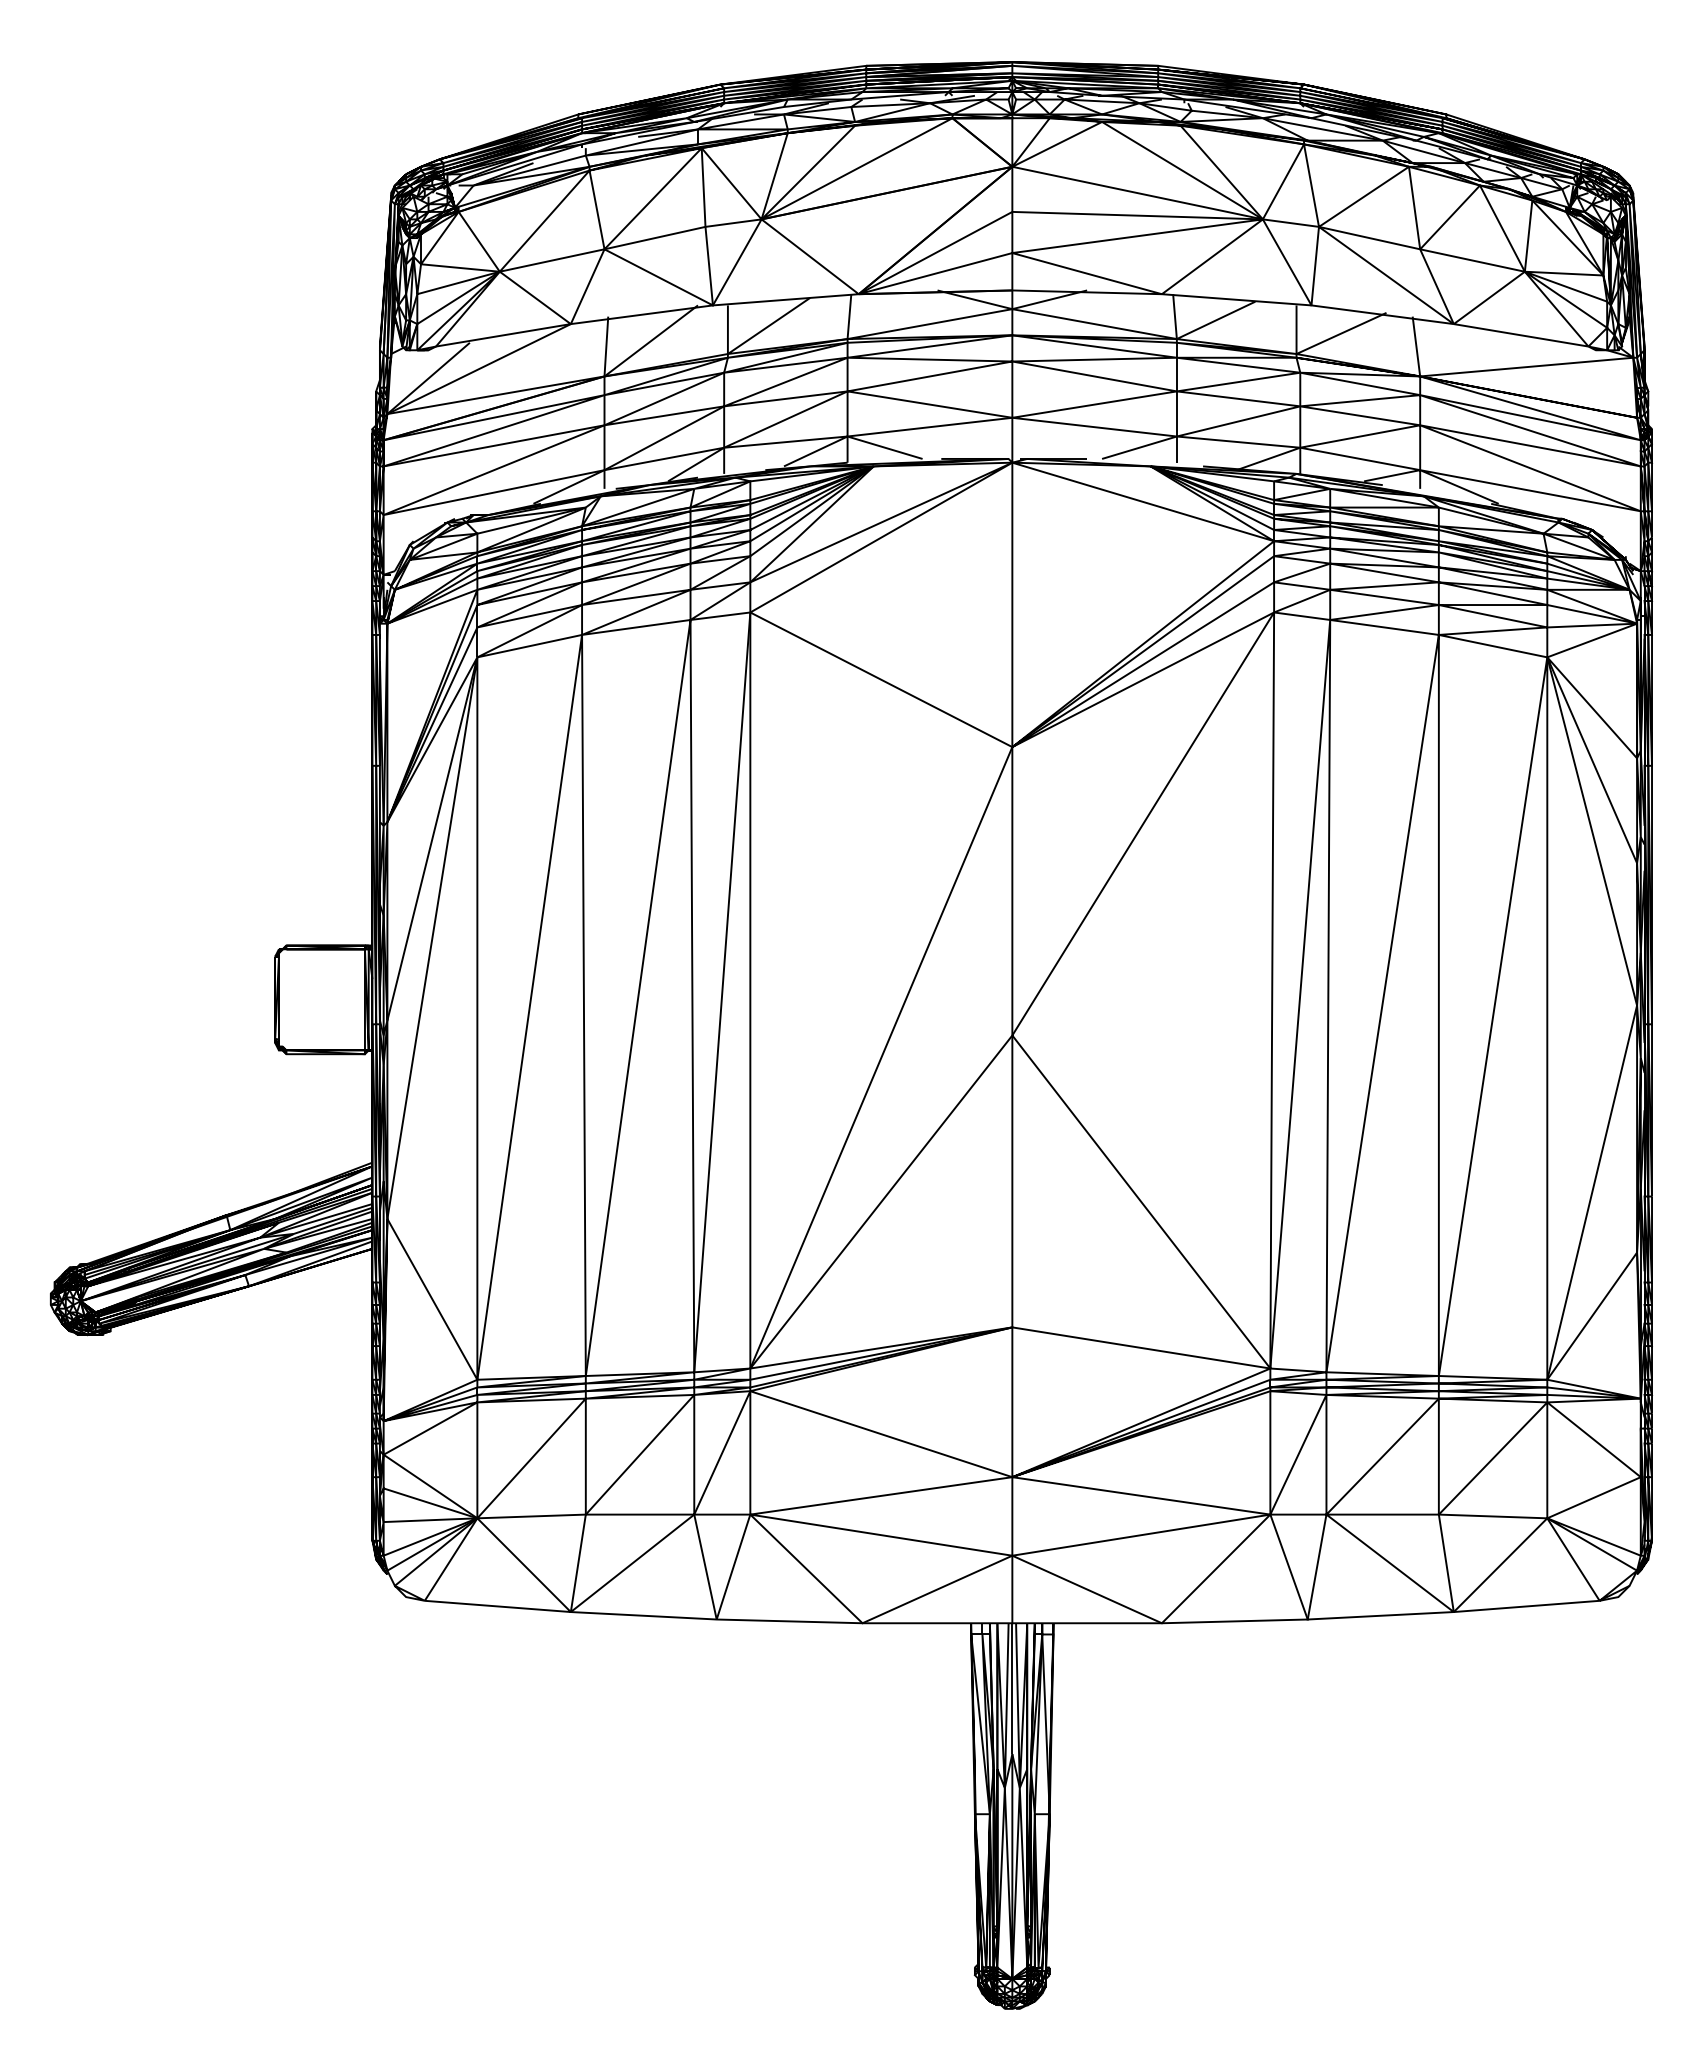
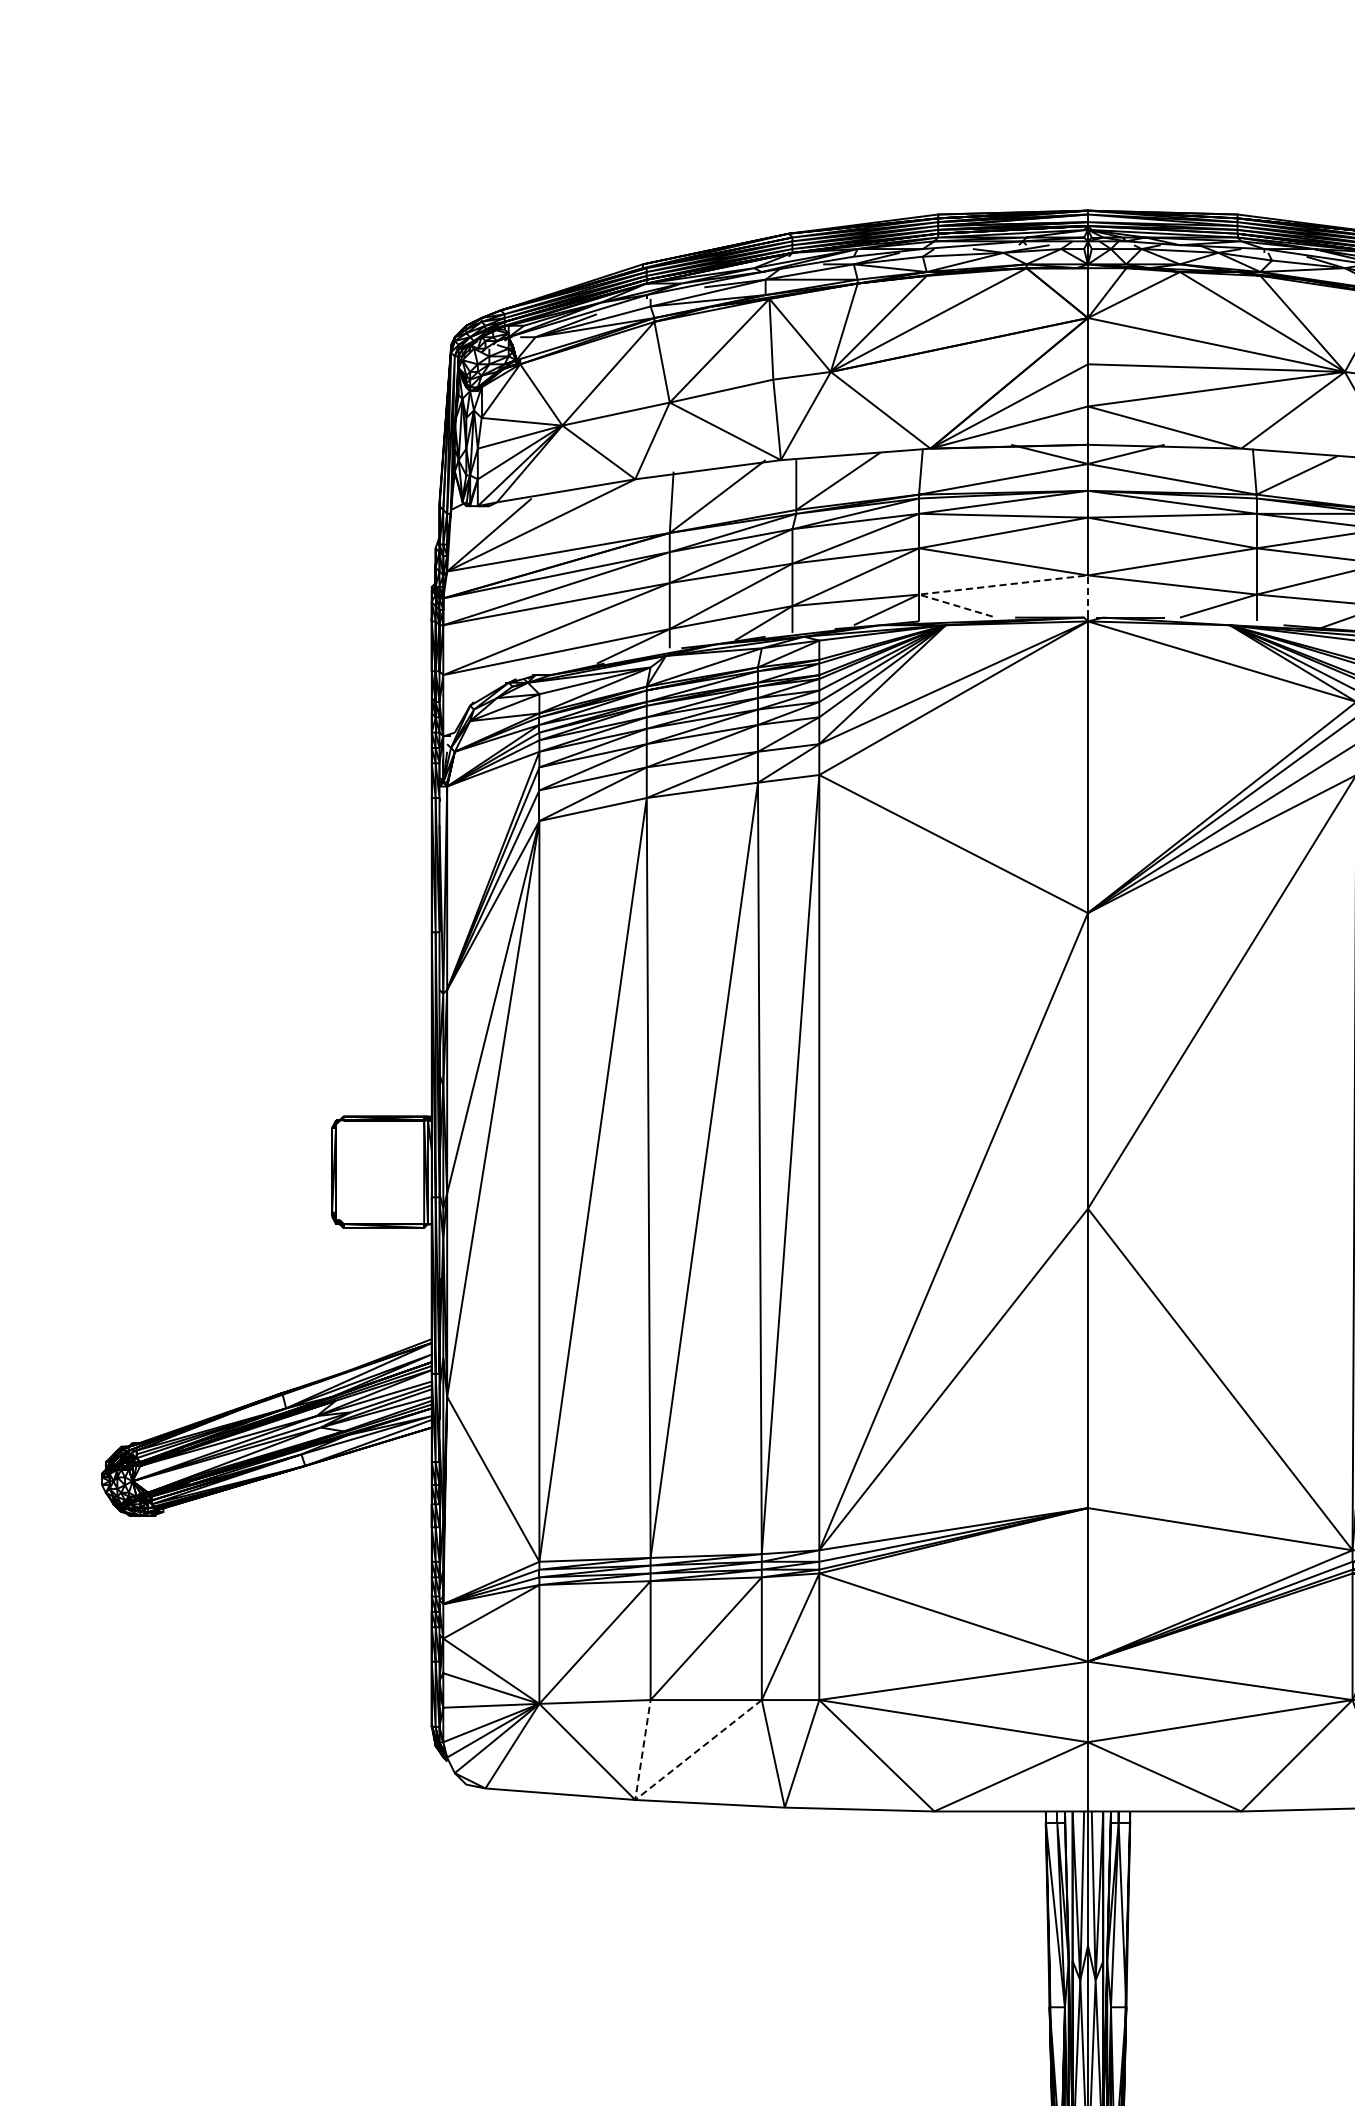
line: (911, 429) -> (984, 587), solid -> dashed
line: (593, 1594) -> (658, 1781), solid -> dashed

